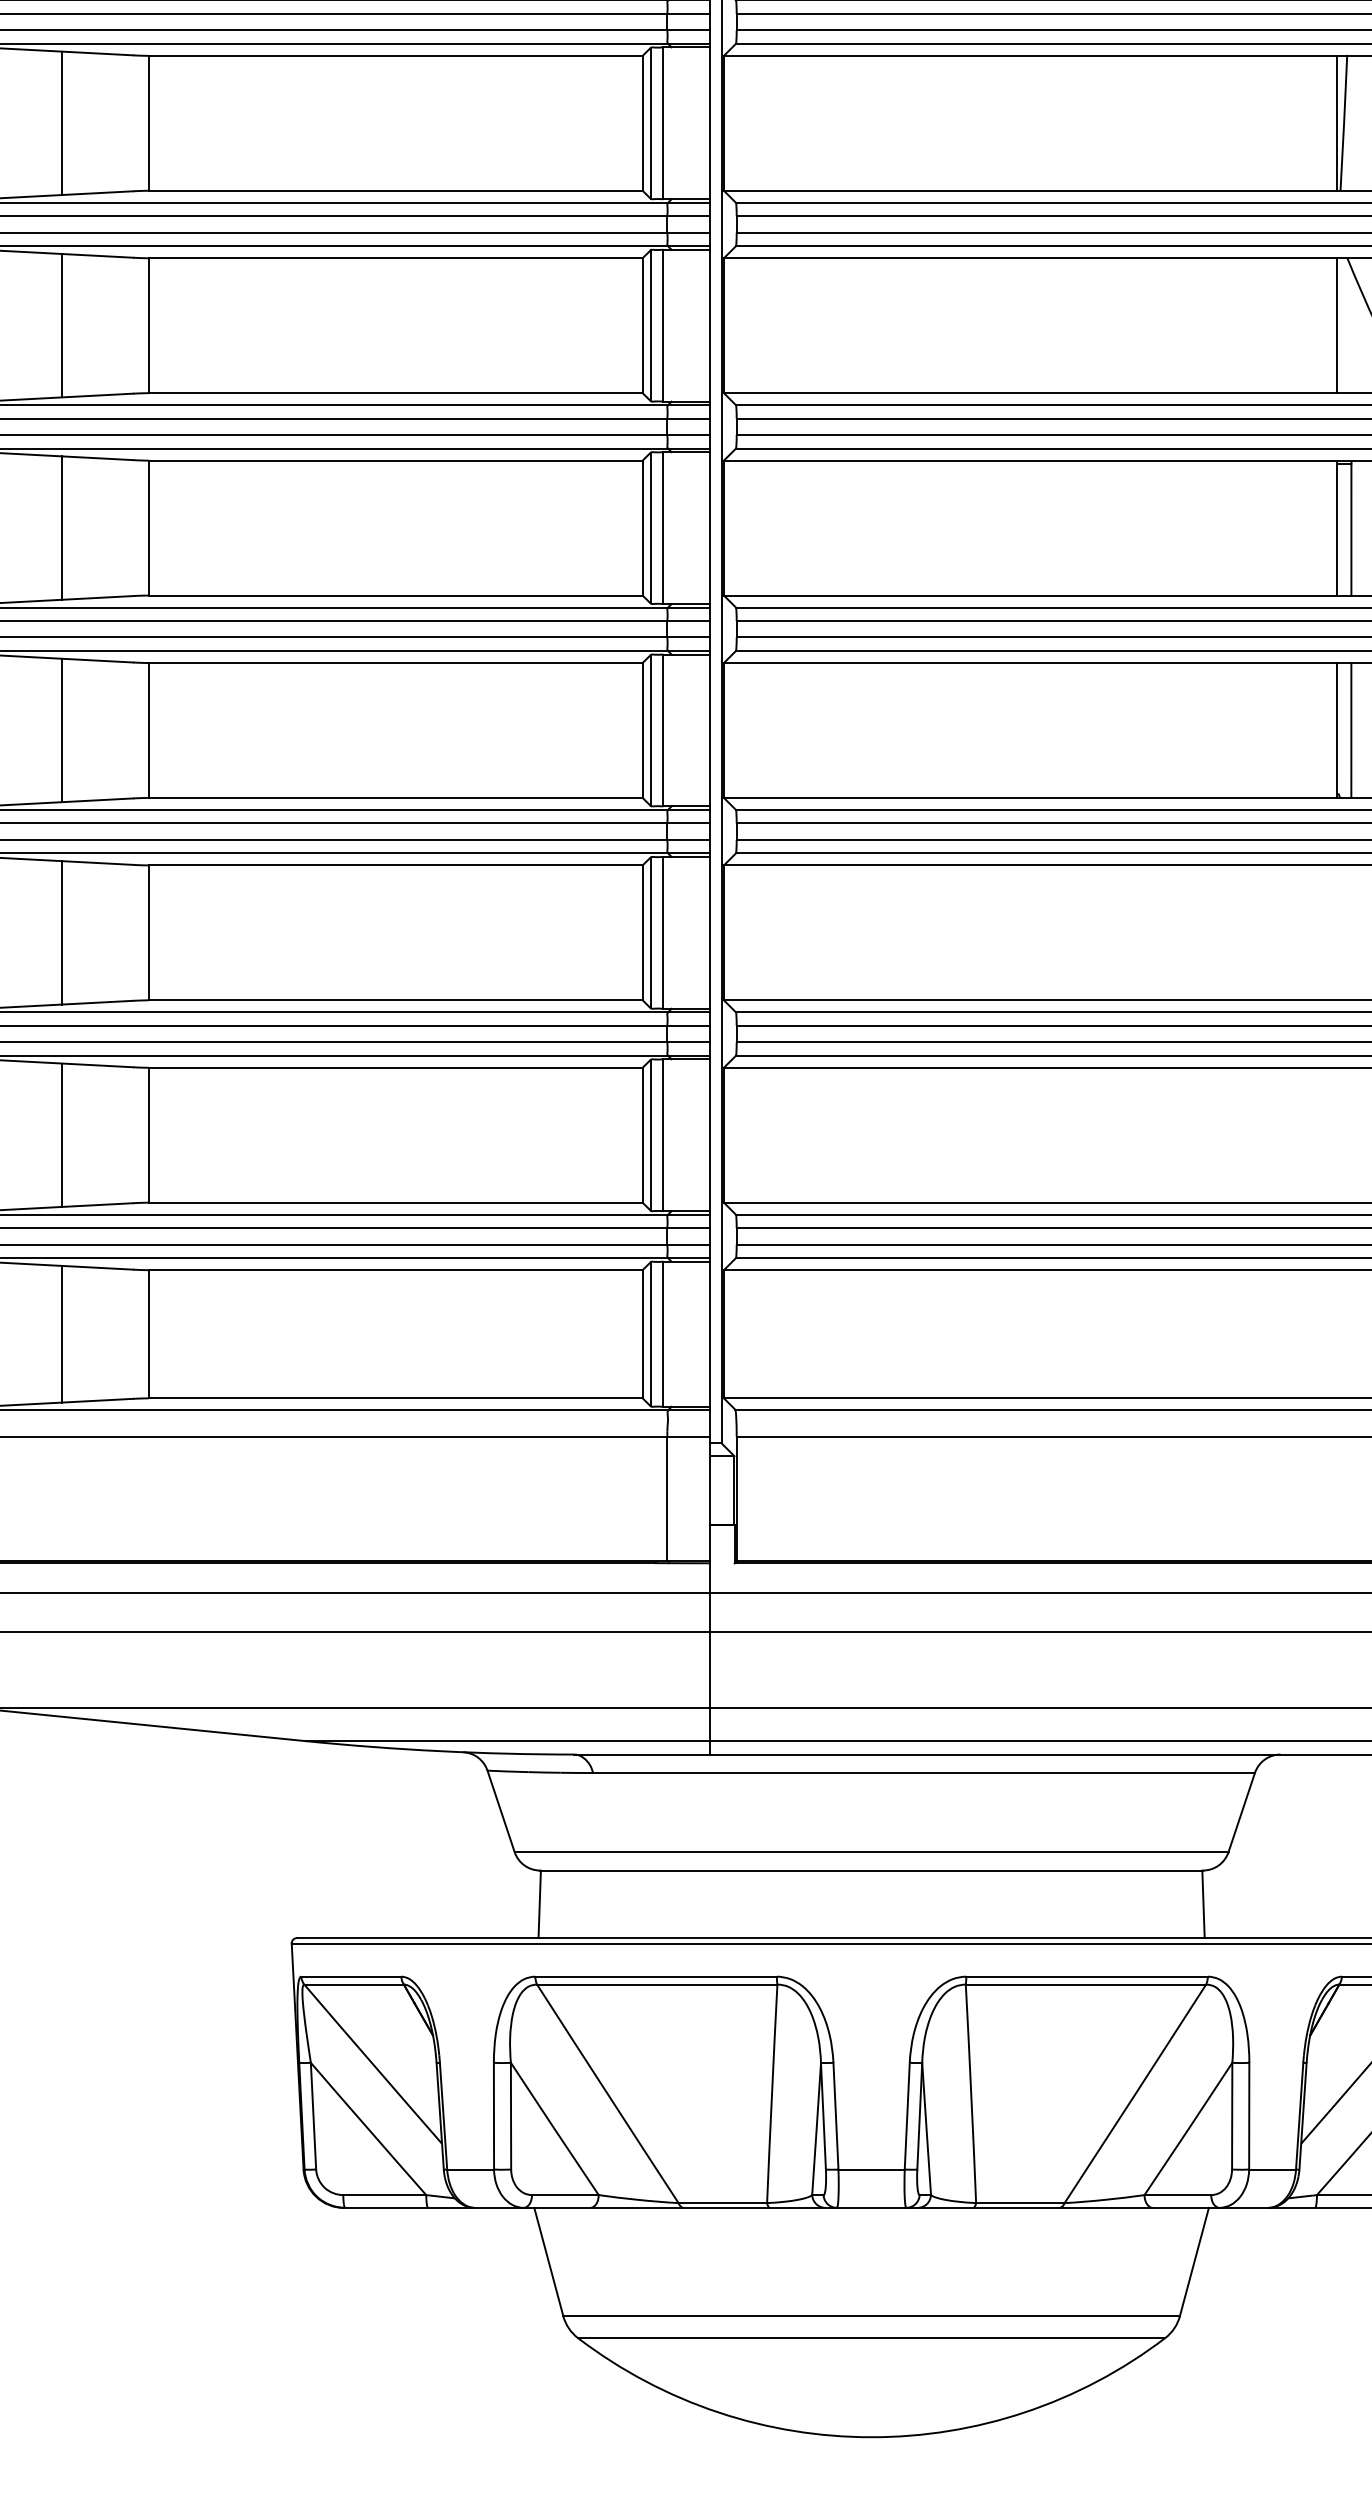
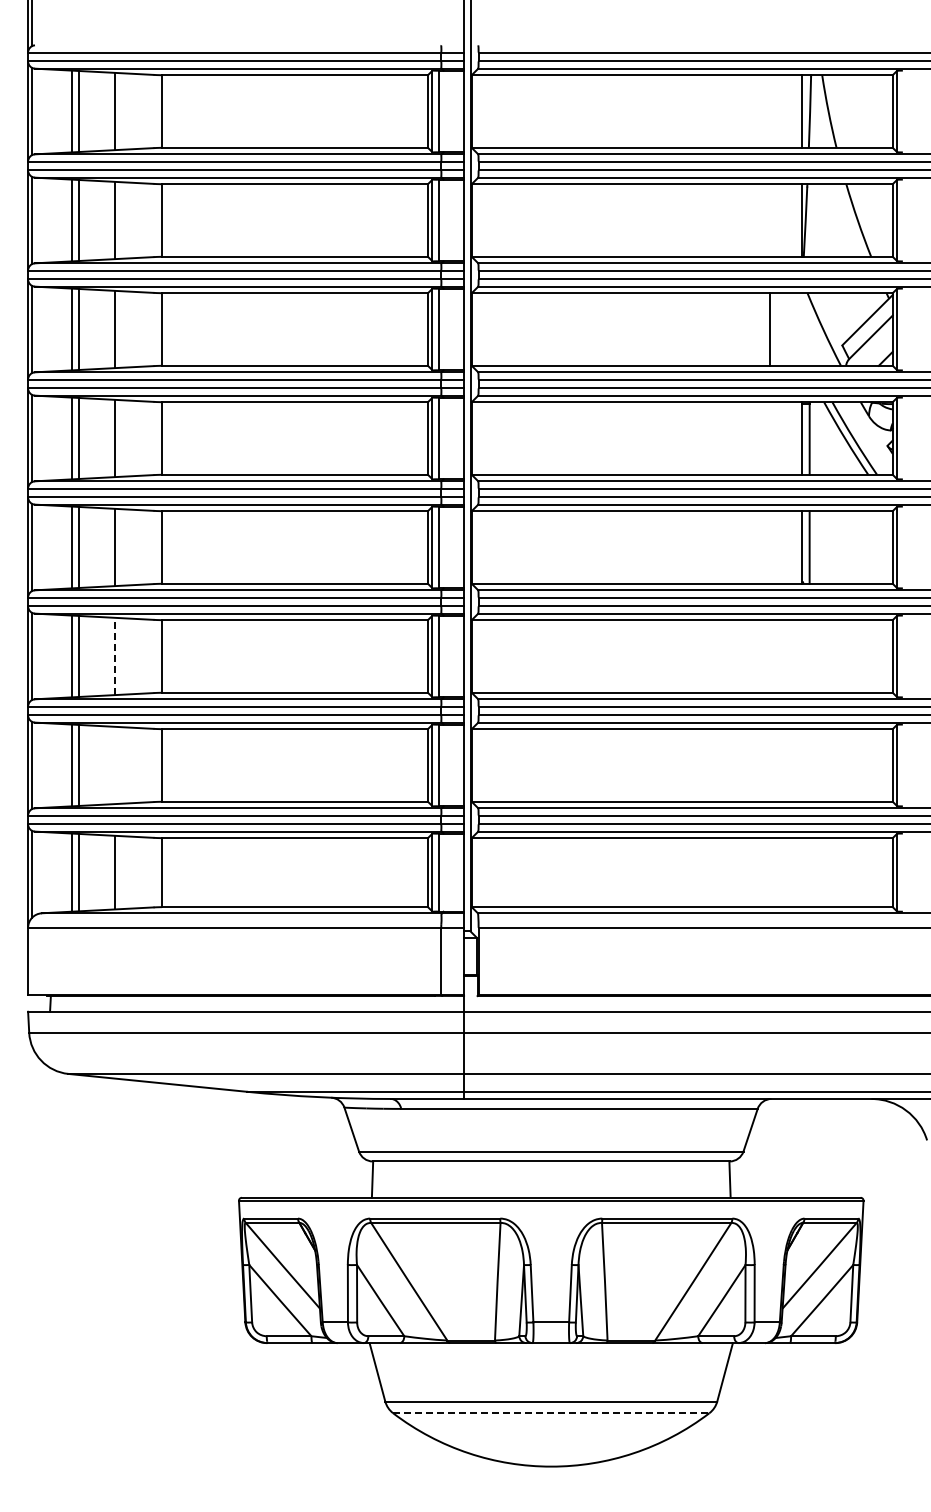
line: (1336, 325) -> (769, 329), moved
line: (62, 932) -> (115, 656), solid -> dashed
line: (62, 1135) -> (115, 765), removed
line: (872, 2338) -> (551, 1413), solid -> dashed

